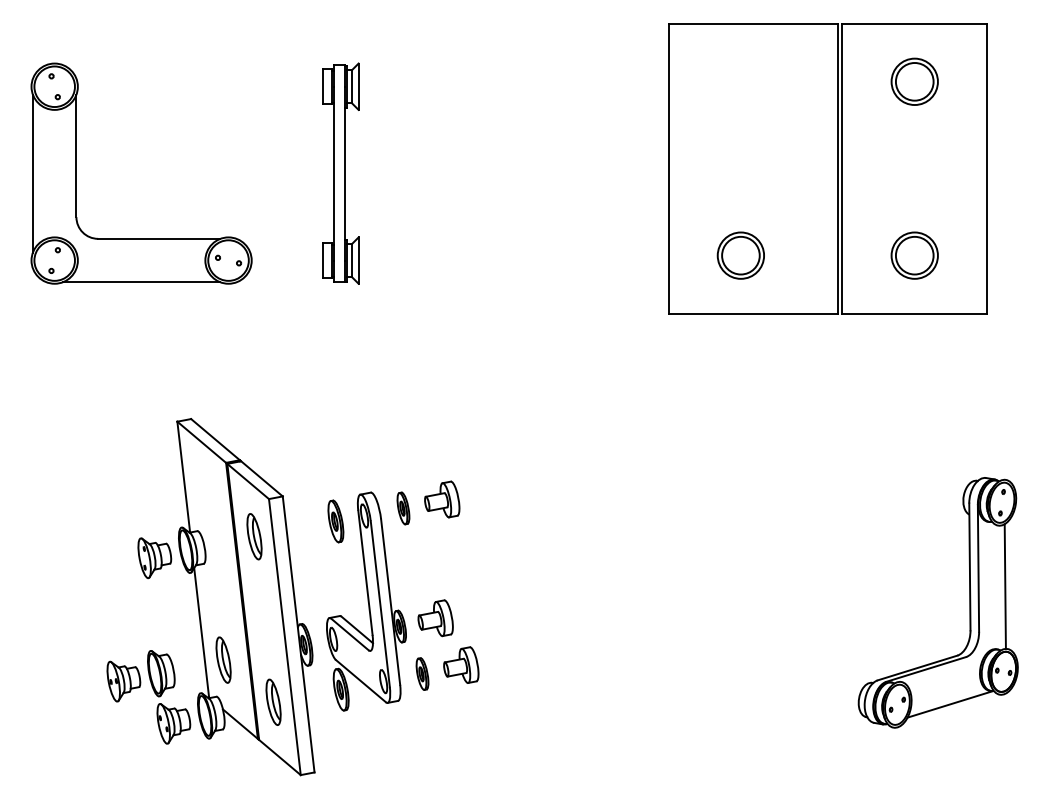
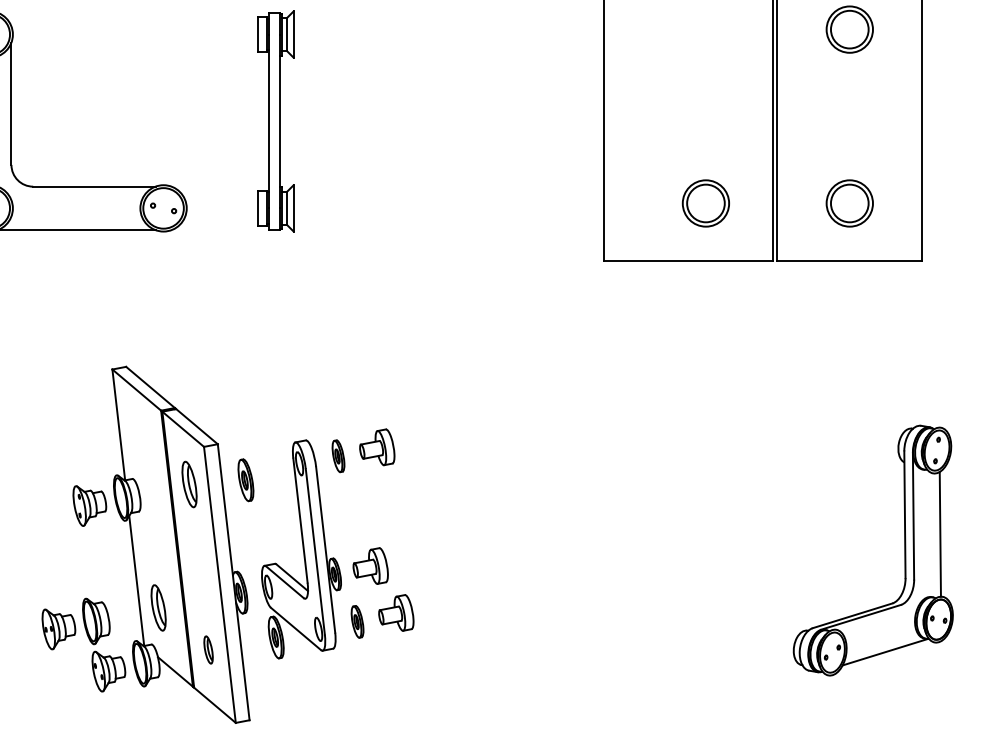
part: (740, 255) -> (705, 203), moved
part: (335, 521) -> (245, 480), moved
part: (273, 701) -> (208, 649), size x0.6

